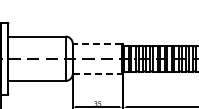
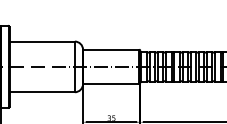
line: (97, 43) -> (111, 49), dashed -> solid
line: (97, 73) -> (111, 83), dashed -> solid

